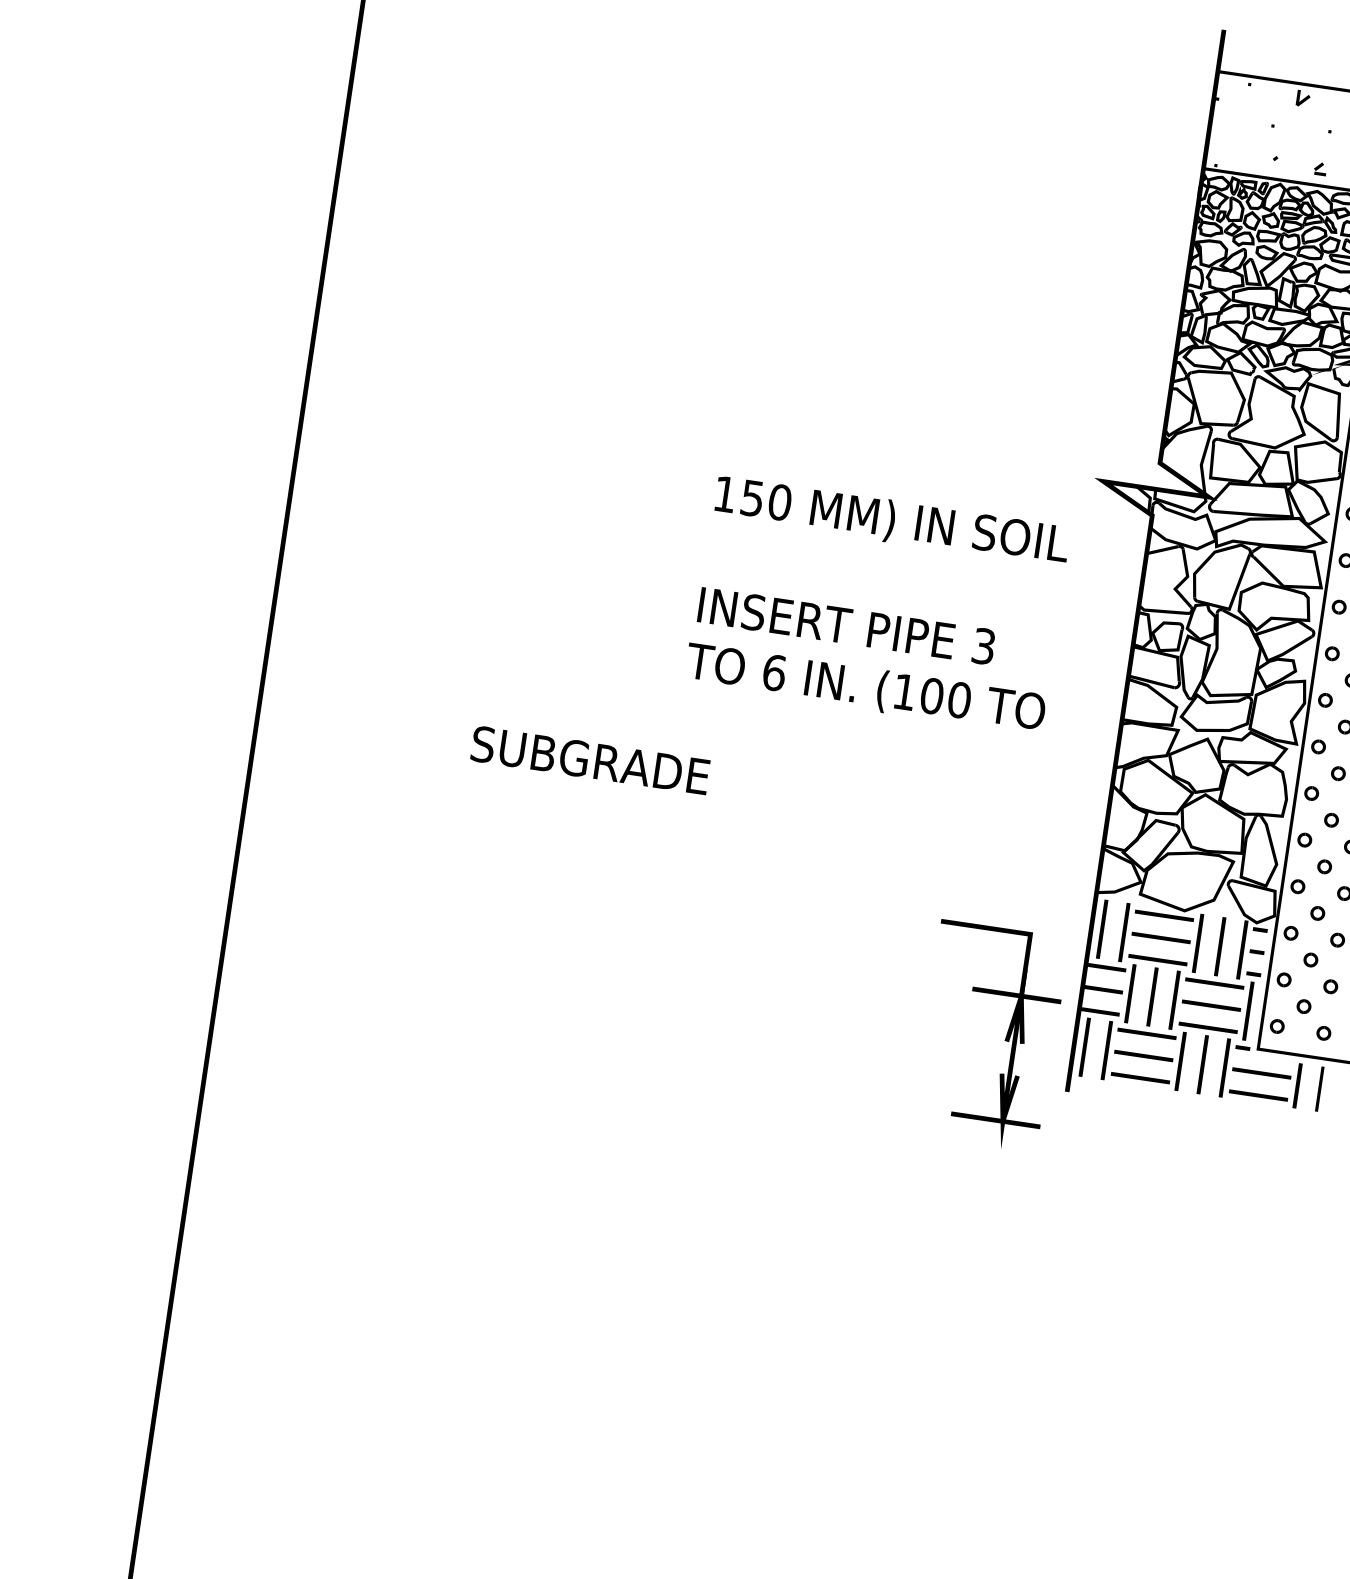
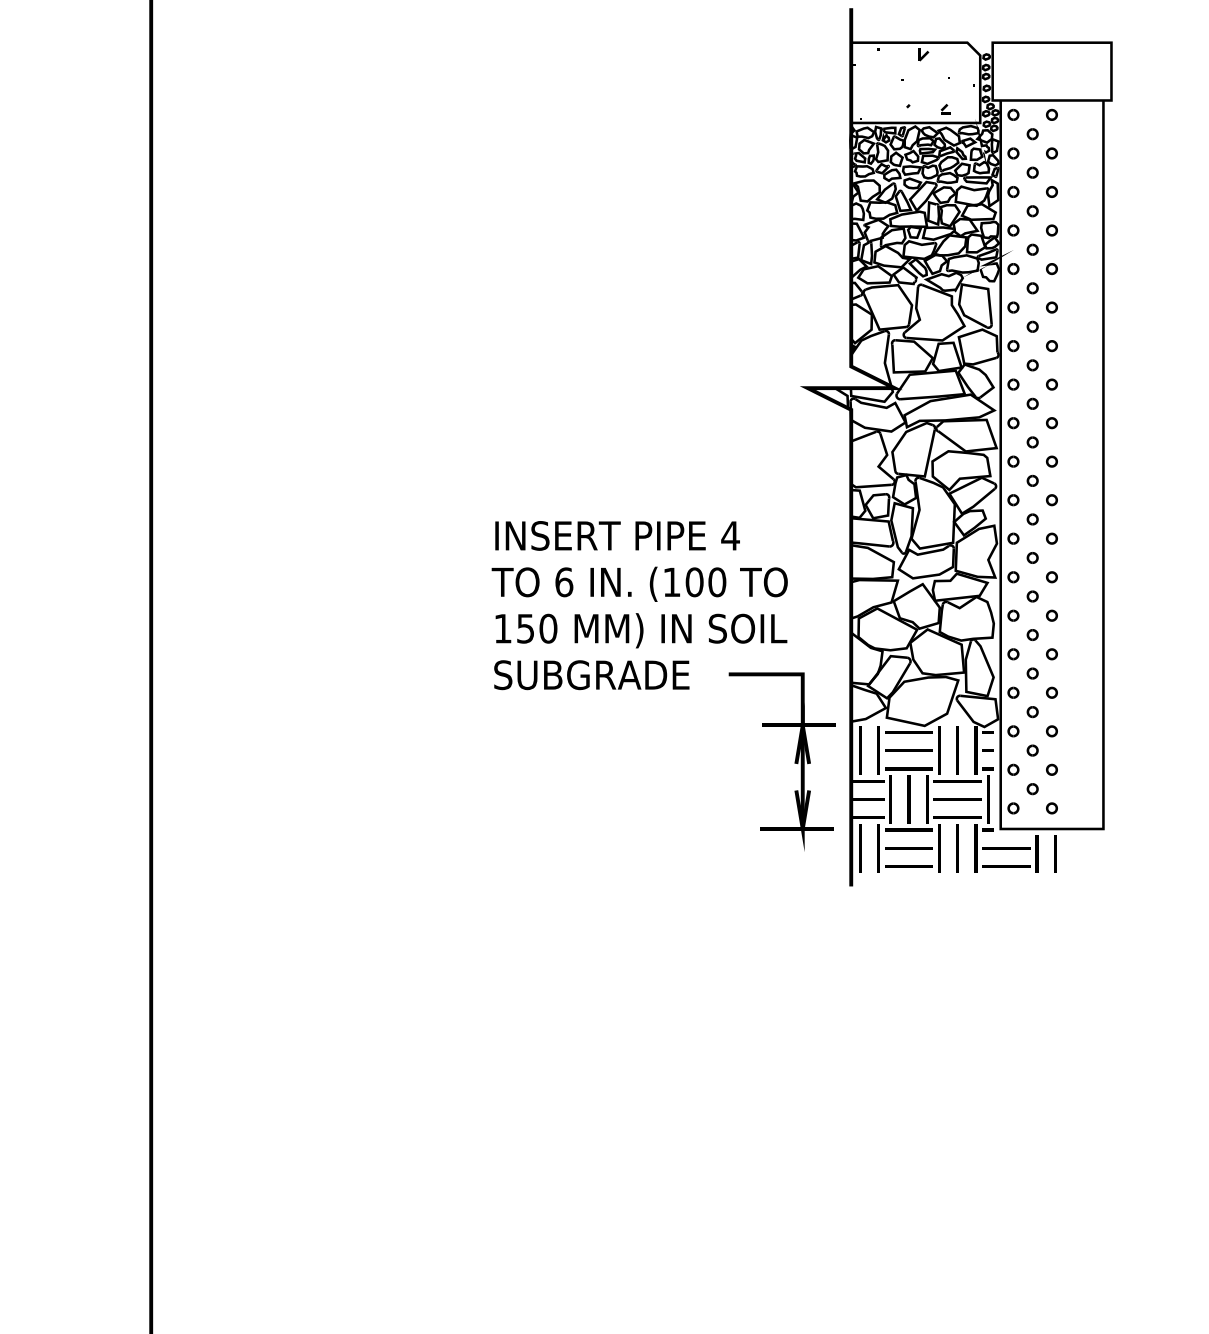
text: (892, 521) -> (641, 630), moved
text: (983, 645) -> (730, 535), 3 -> 4
text: (590, 760) -> (591, 675), moved
part: (1004, 1038) -> (794, 761), moved

